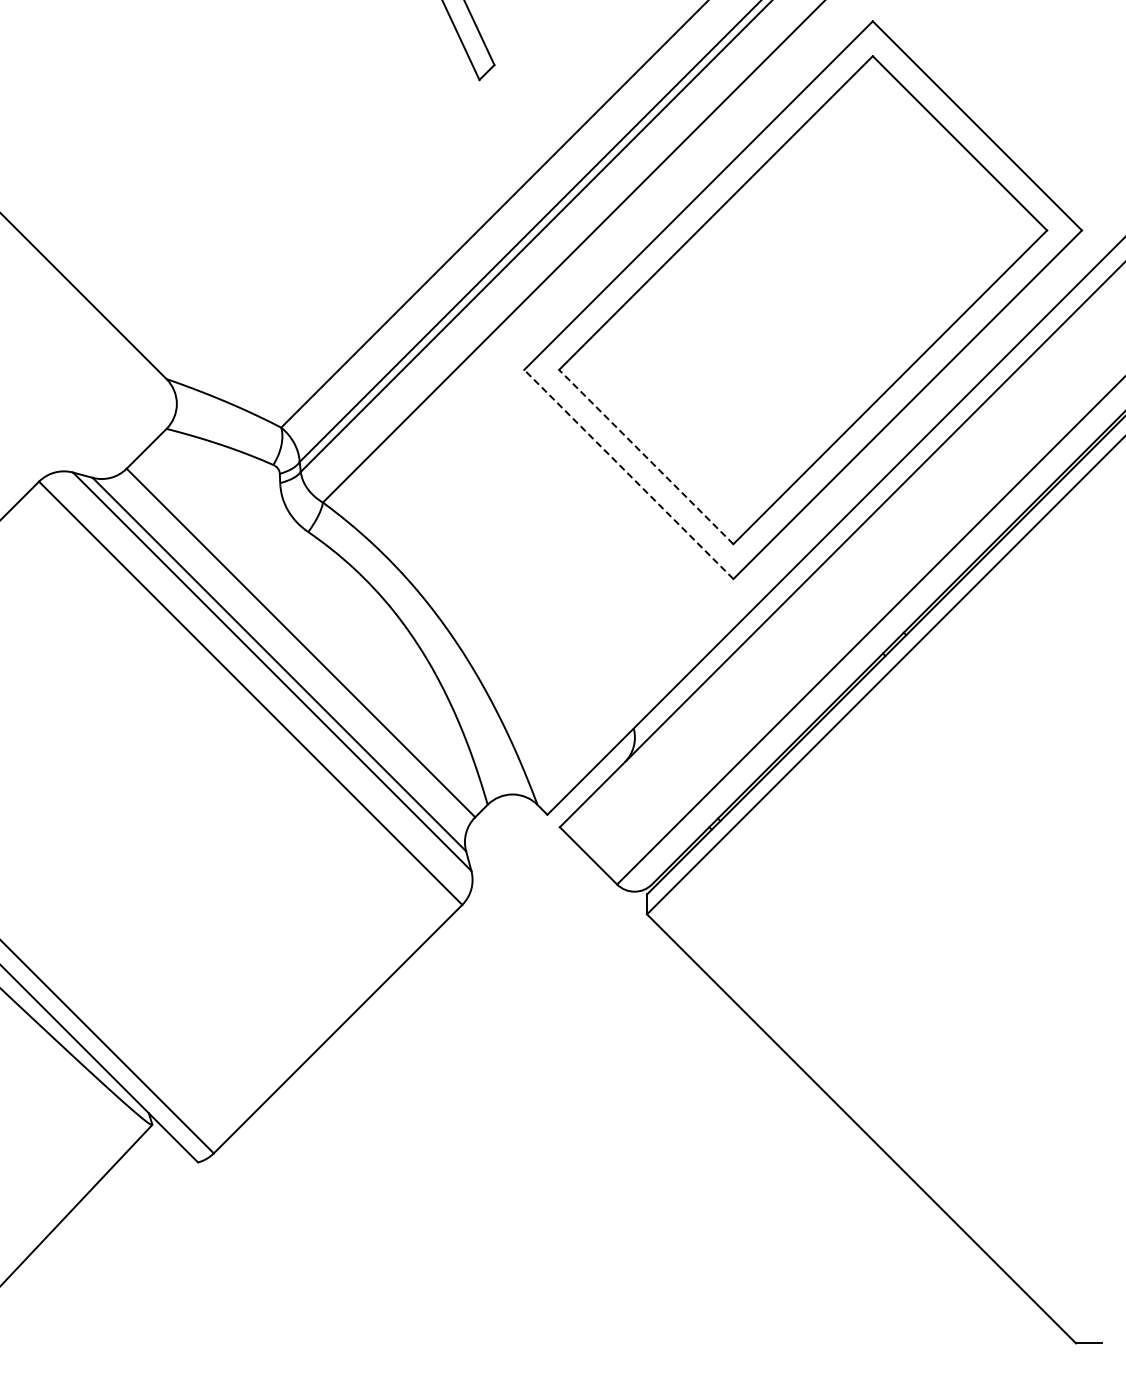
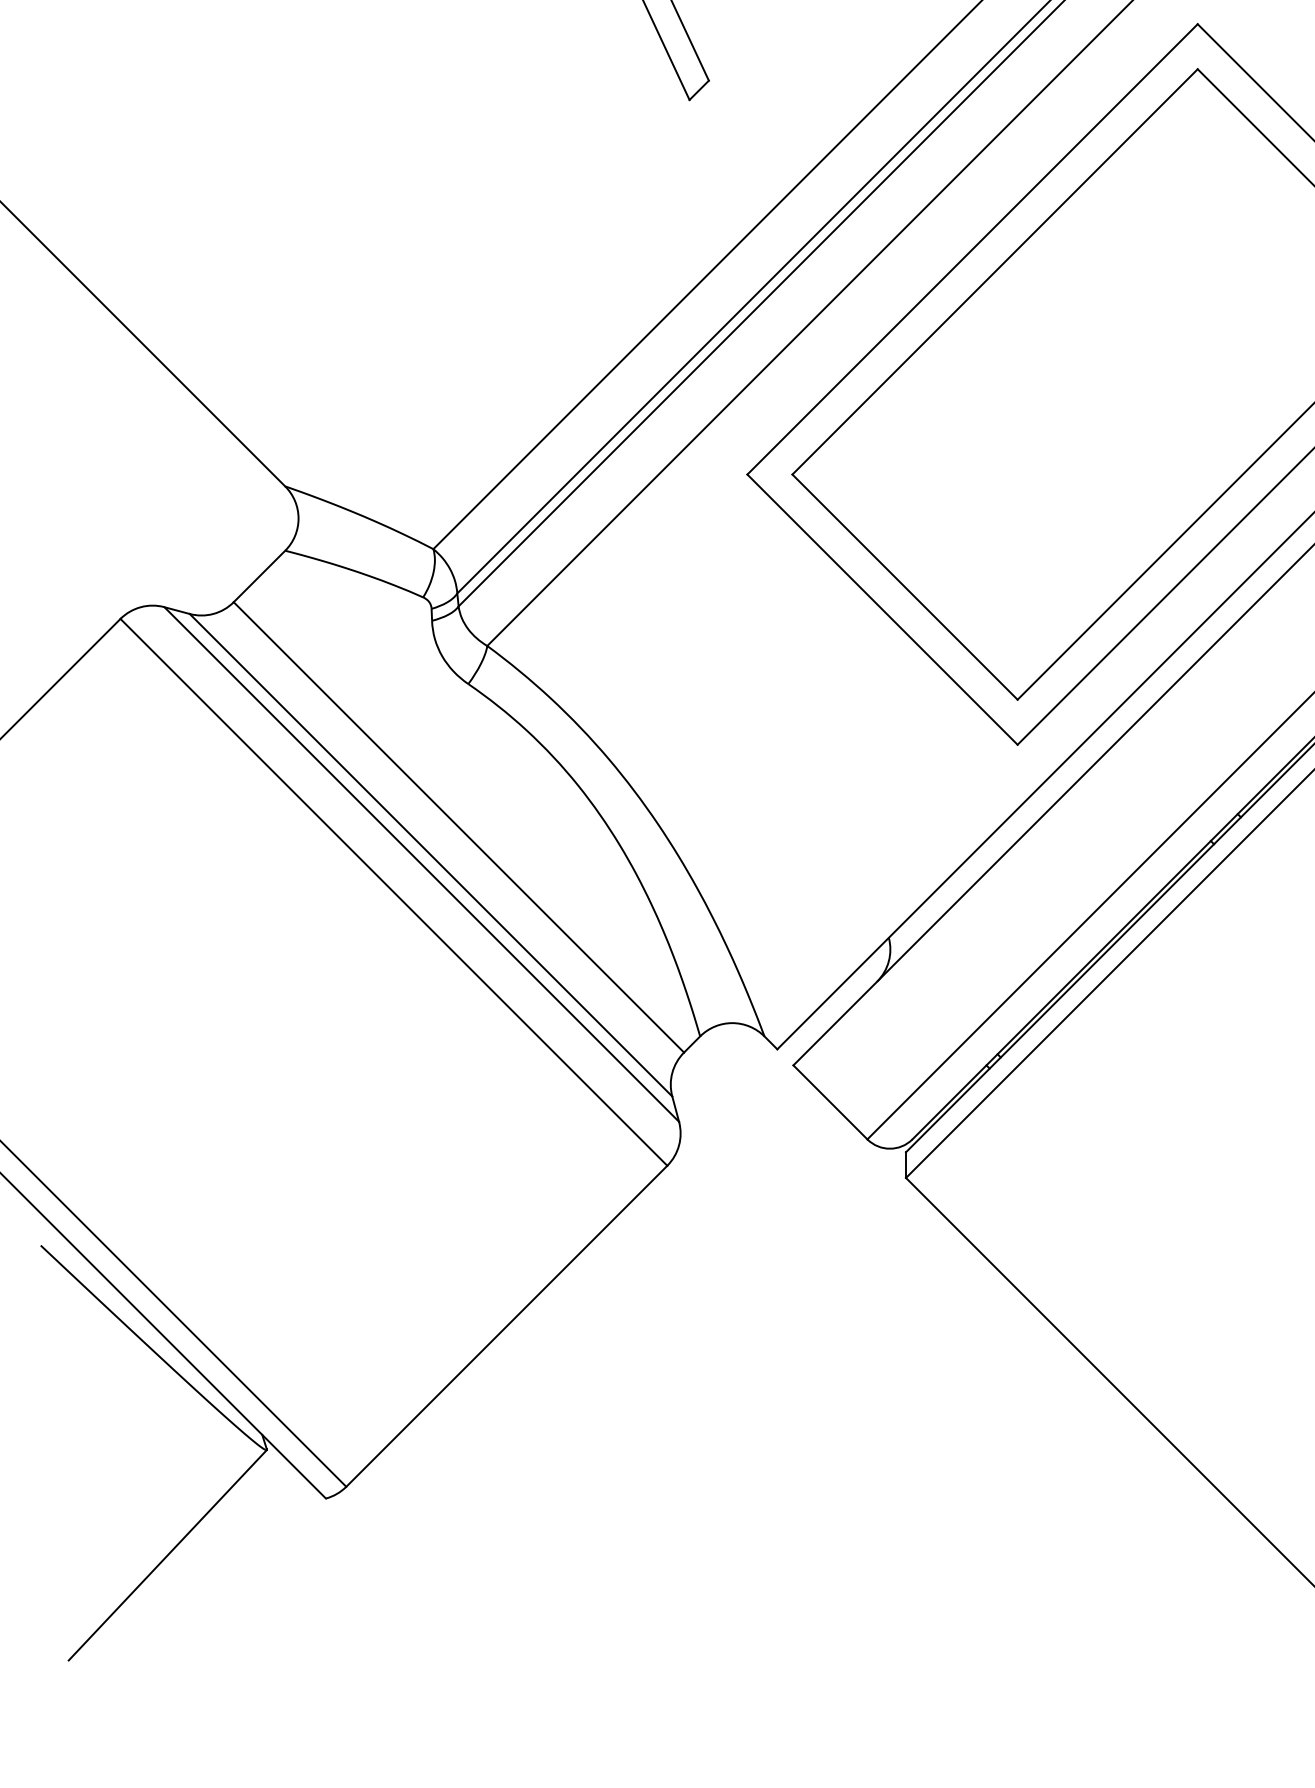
line: (645, 456) -> (904, 586), dashed -> solid
line: (628, 474) -> (882, 609), dashed -> solid

